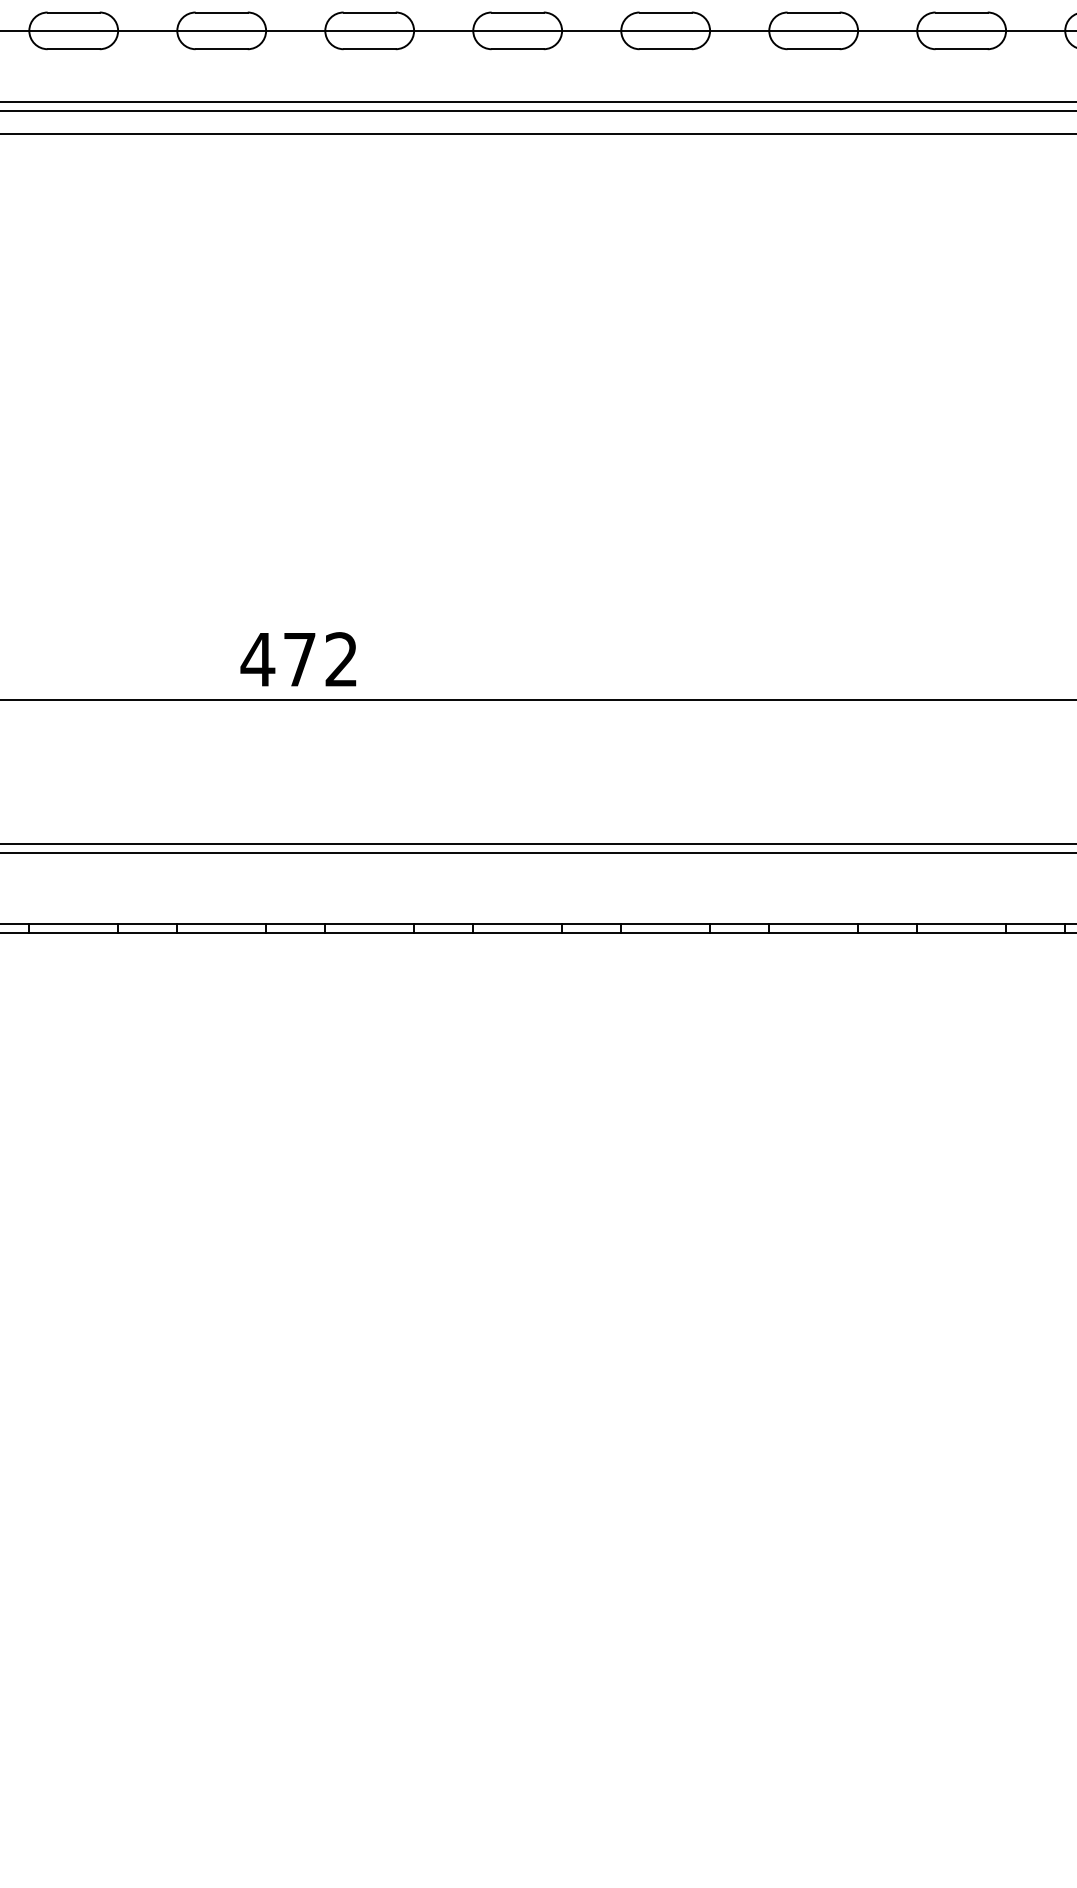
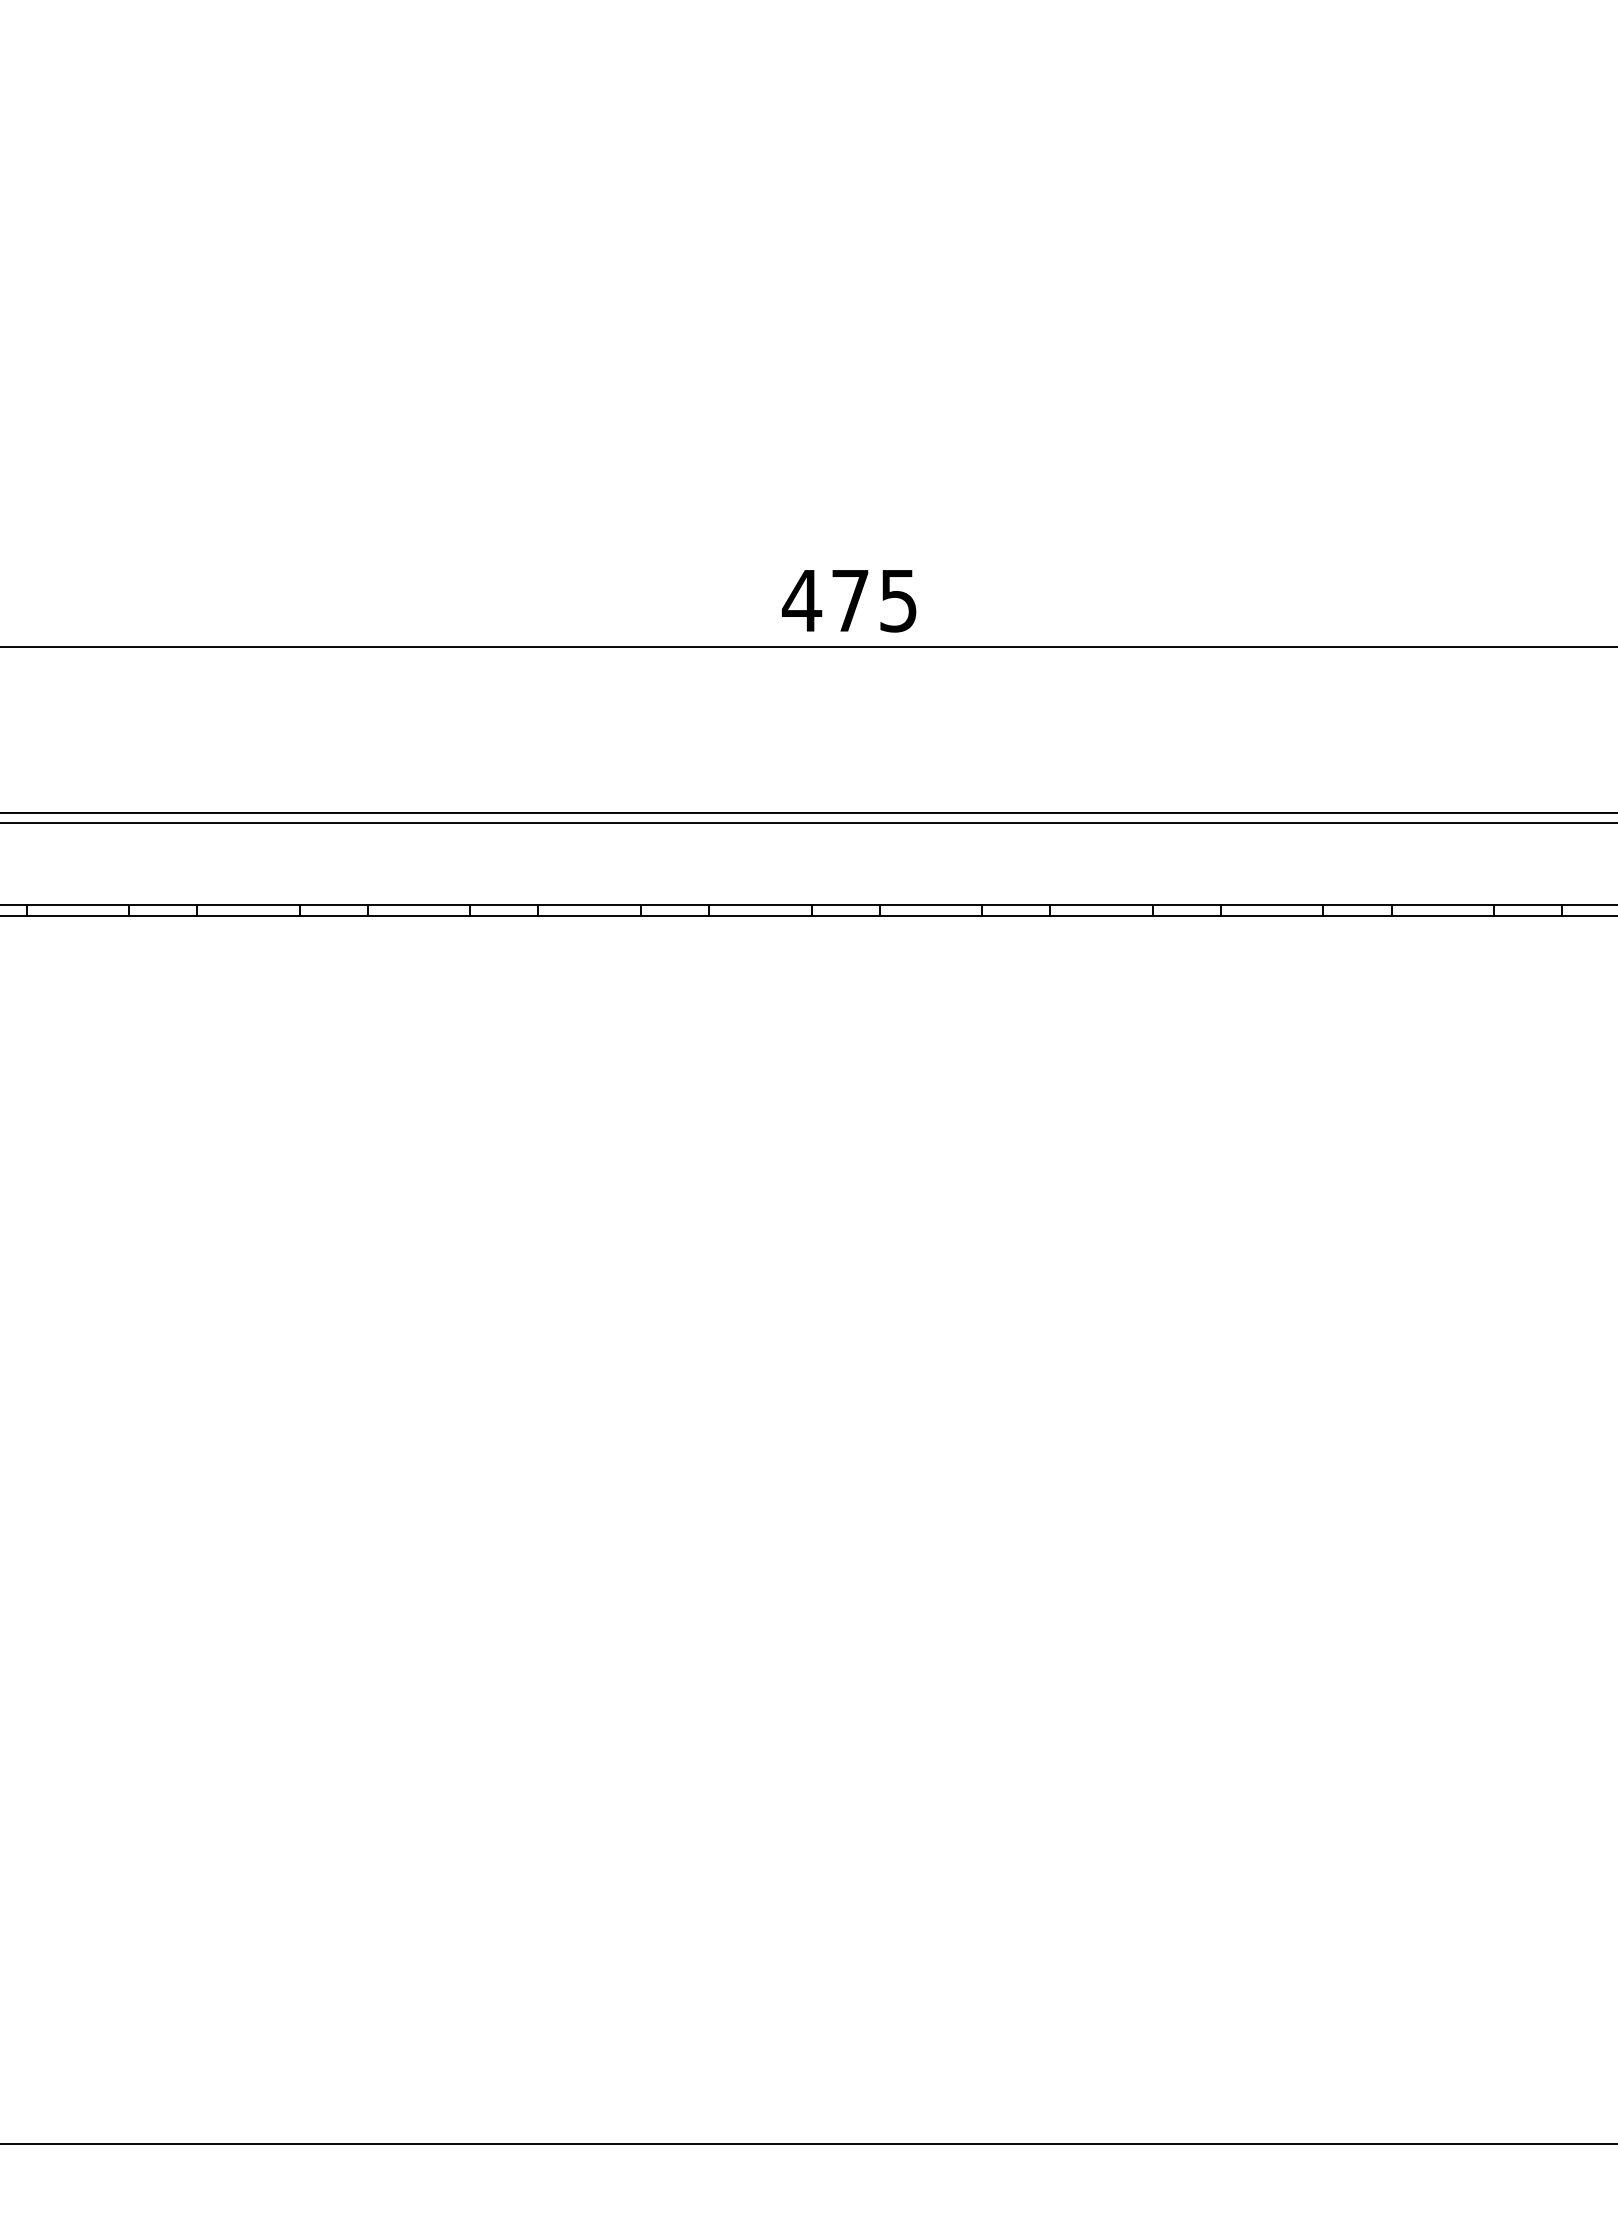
text: (341, 659) -> (898, 600), 472 -> 475

